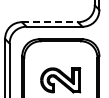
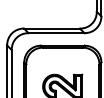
line: (49, 22) -> (51, 28), dashed -> solid

